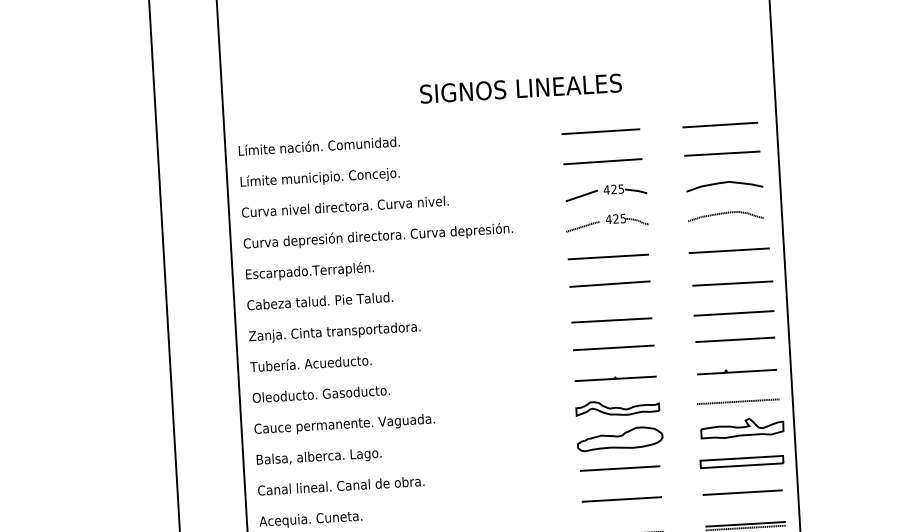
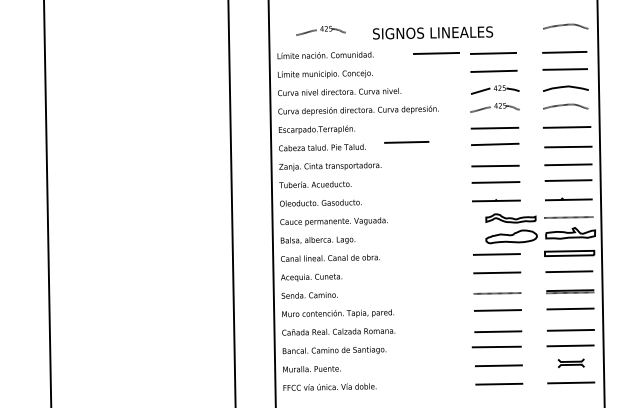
curve: (719, 79) -> (565, 25), added
text: (521, 87) -> (433, 32), moved
part: (309, 104) -> (320, 30), added
line: (505, 135) -> (436, 53), added
line: (460, 286) -> (406, 142), added
part: (619, 424) -> (511, 228), moved

